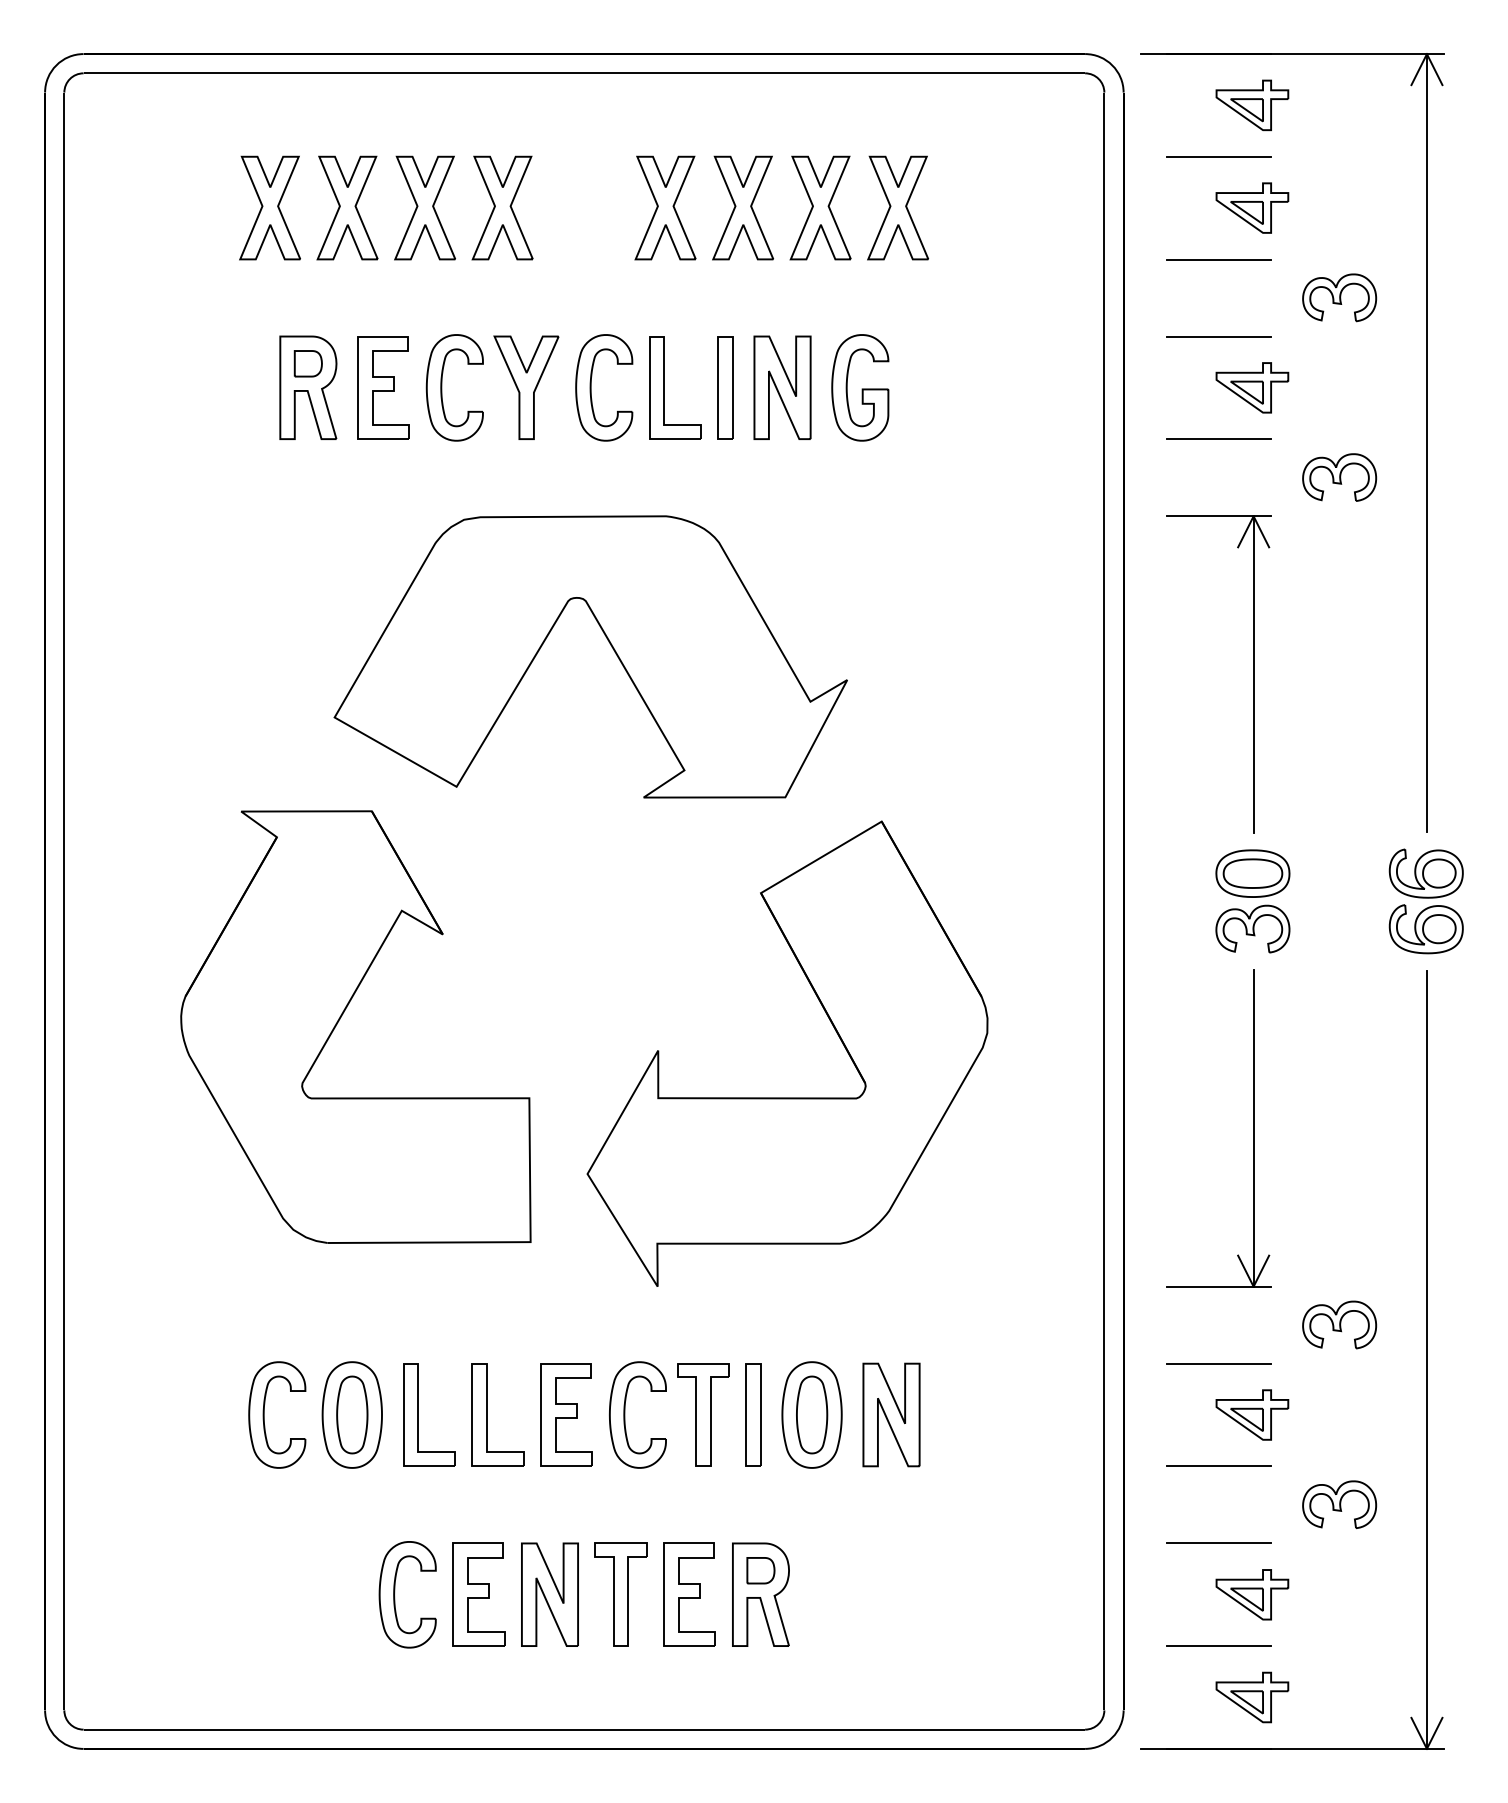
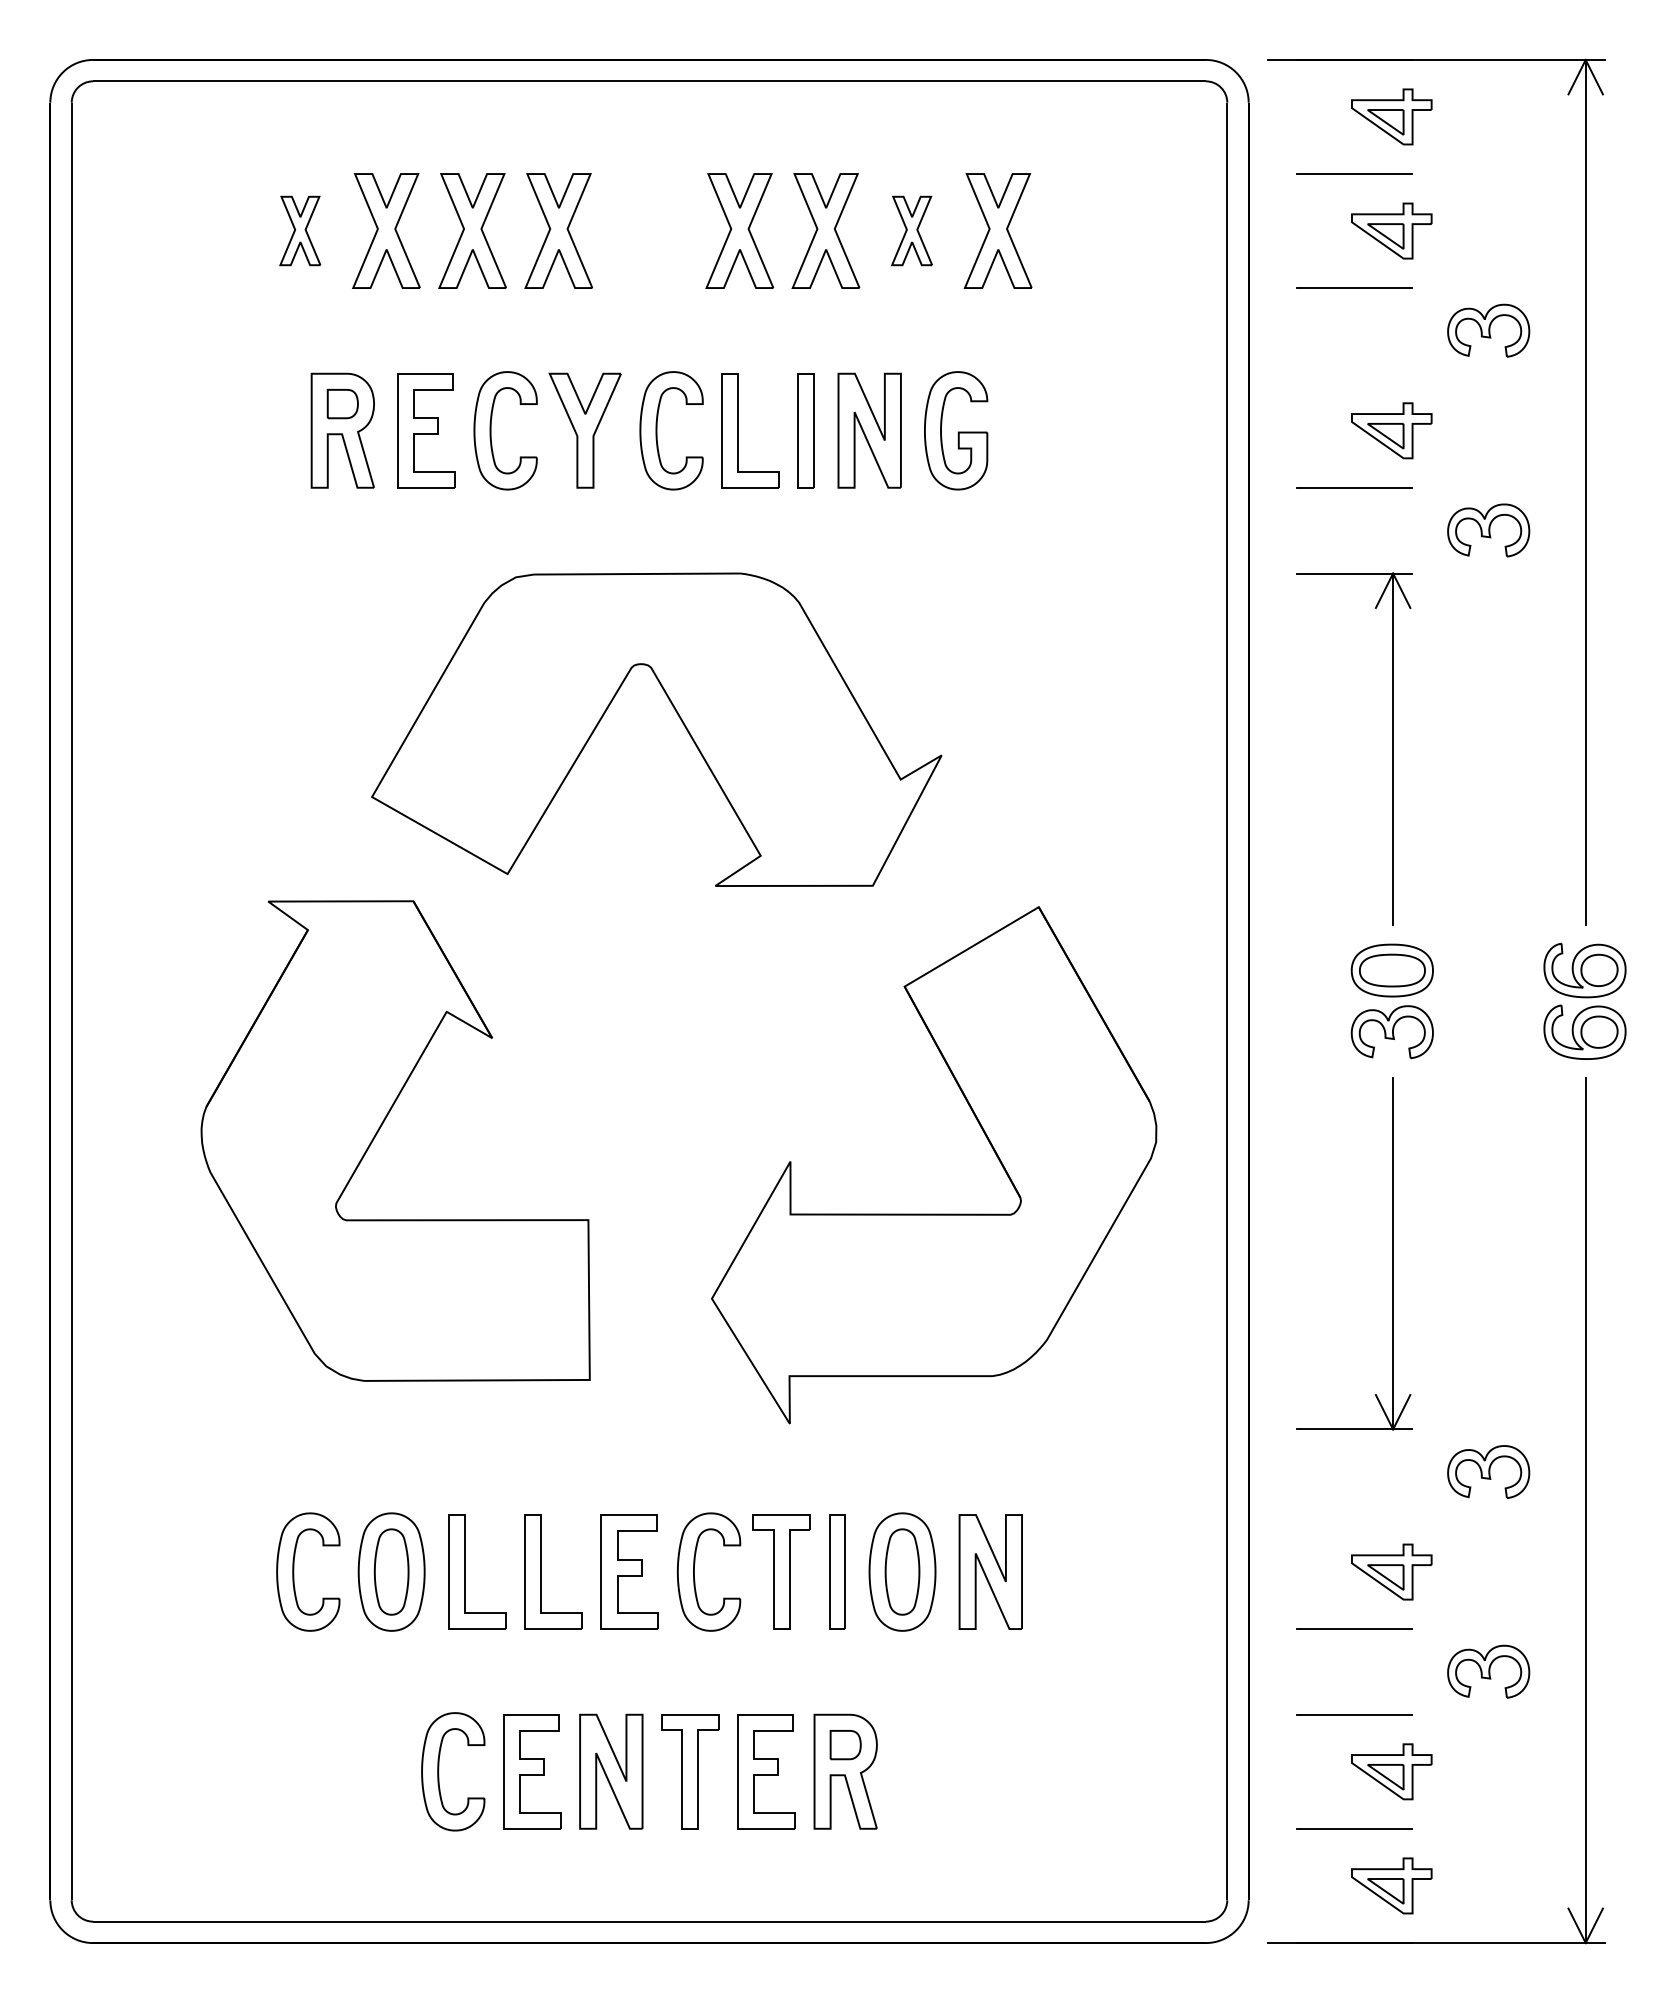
part: (269, 207) -> (299, 230), size x0.6
part: (820, 207) -> (911, 230), size x0.6
line: (1218, 336) -> (1354, 373), removed
part: (787, 1097) -> (934, 1213), moved
line: (1218, 1363) -> (1354, 1514), removed

